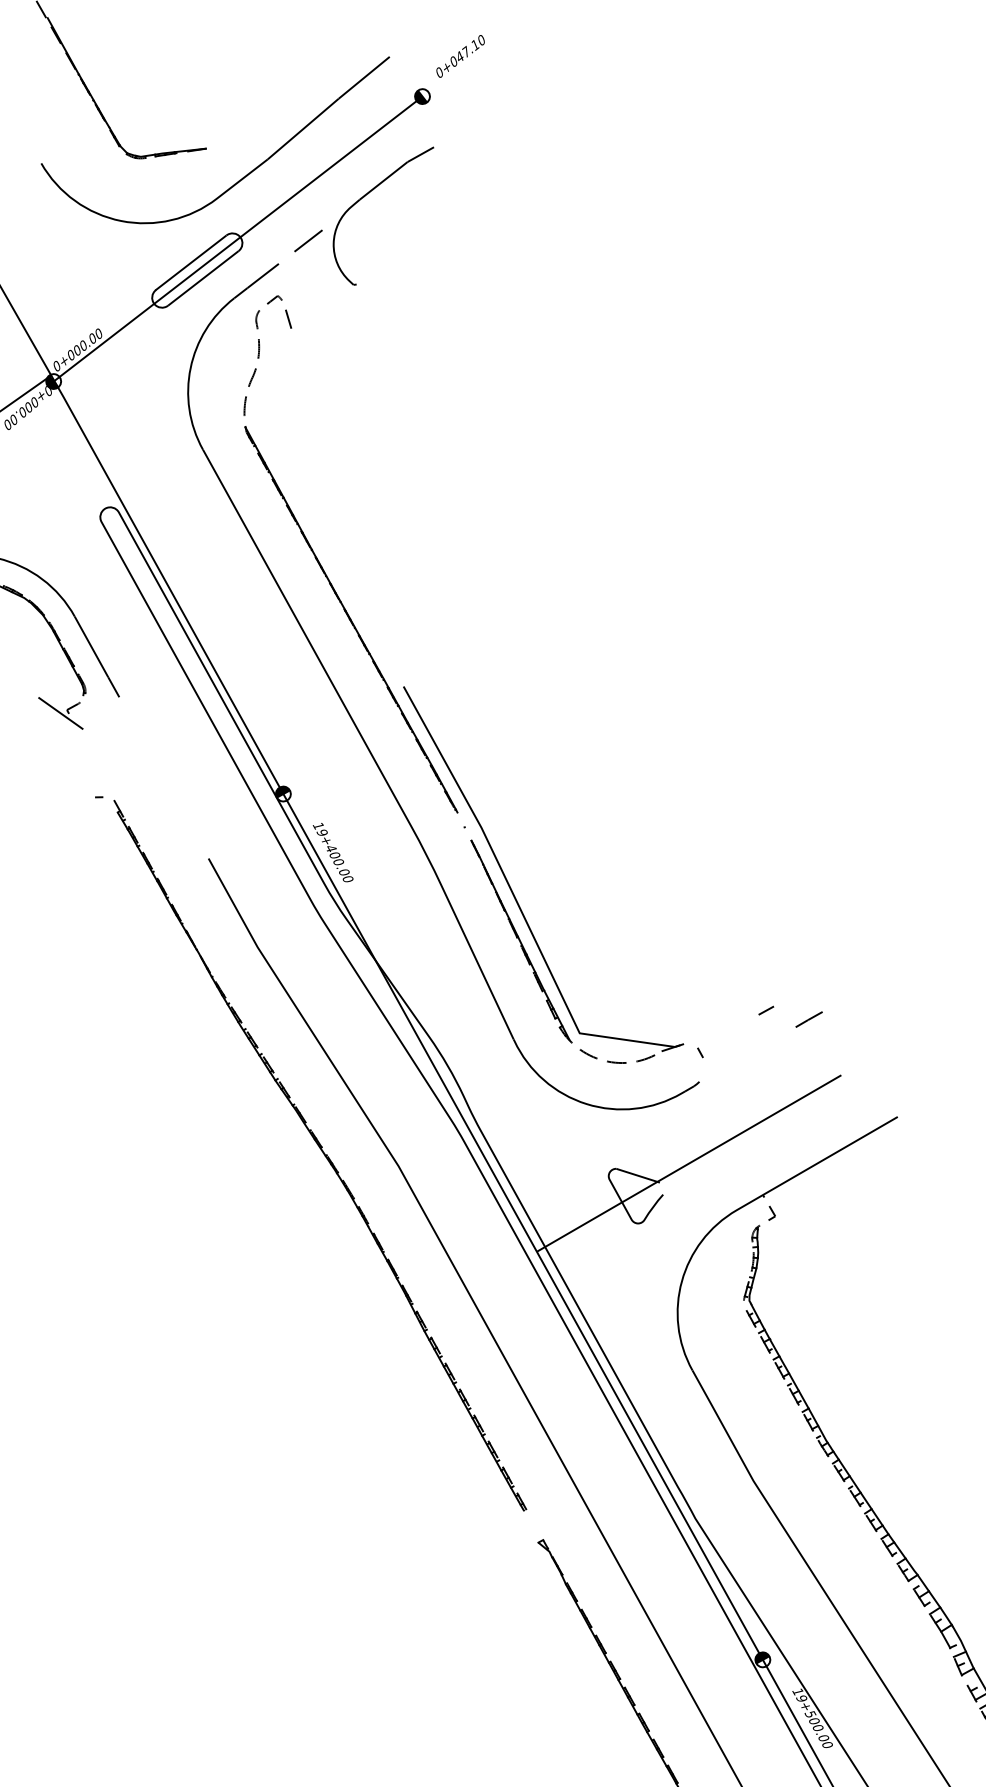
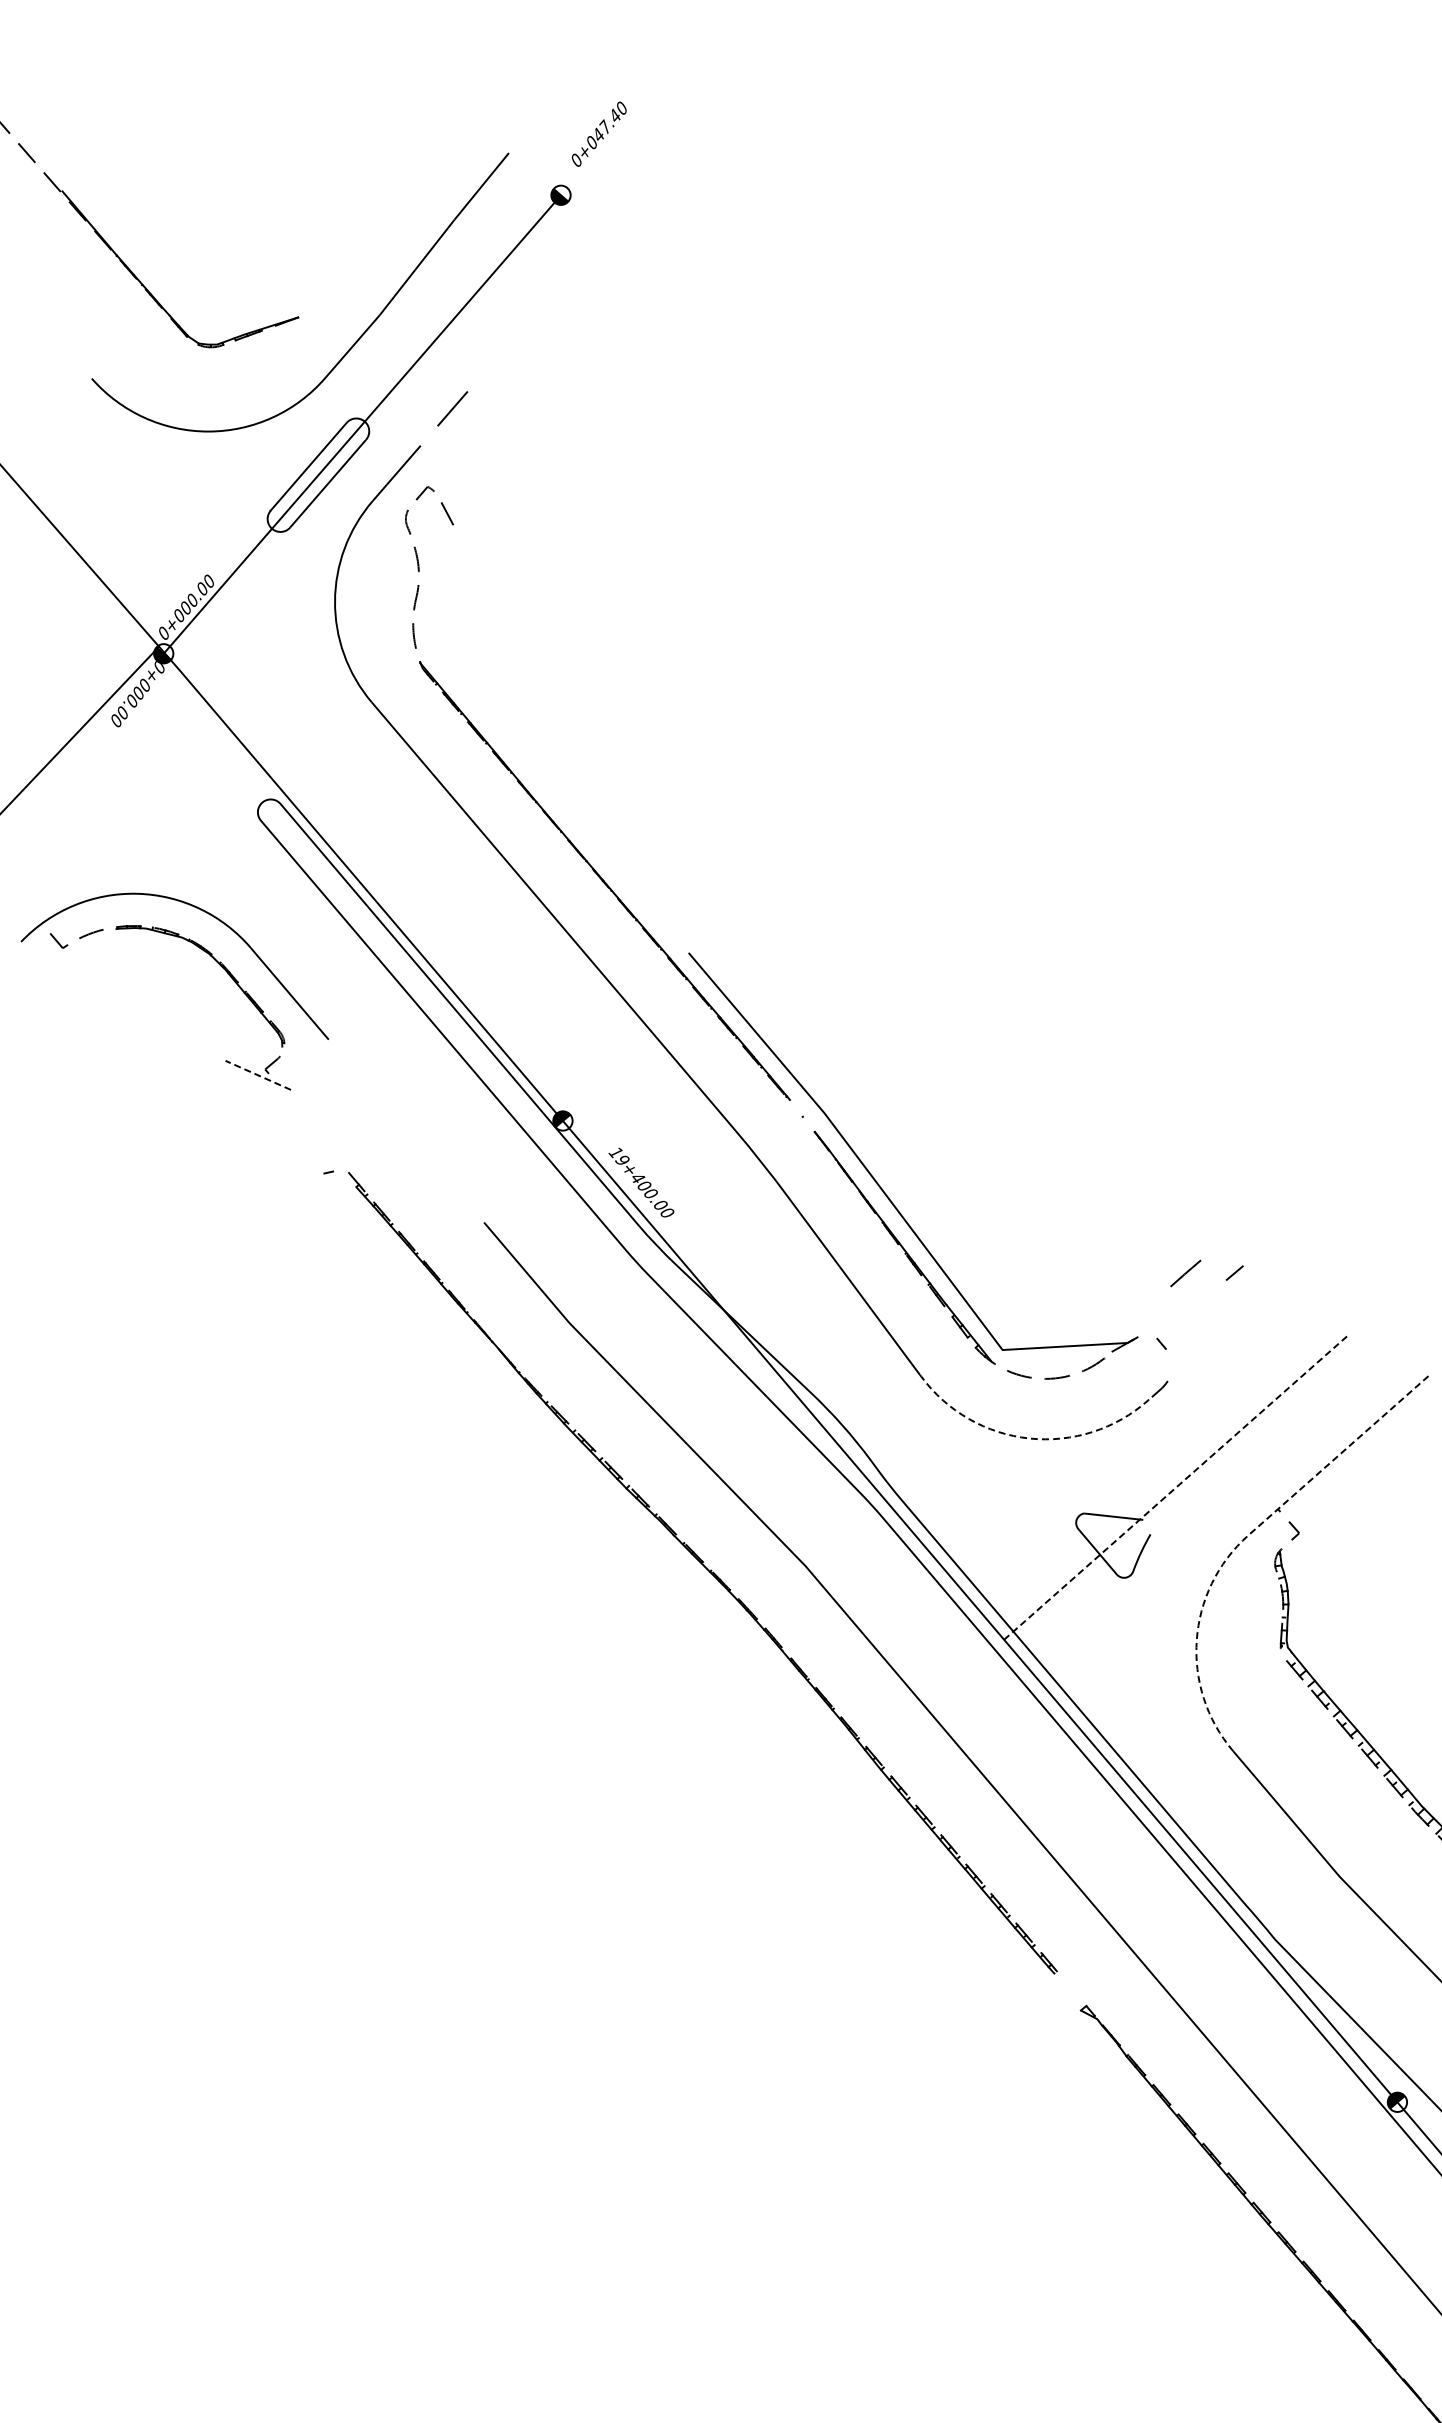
text: (475, 44) -> (615, 115), 0+047.10 -> 0+047.40
part: (366, 195) -> (515, 335), removed
line: (61, 713) -> (258, 1075), solid -> dashed
line: (808, 1019) -> (1185, 1273), moved
line: (587, 1104) -> (1030, 1438), solid -> dashed
line: (689, 1163) -> (1175, 1487), solid -> dashed
line: (725, 1218) -> (1235, 1548), solid -> dashed

